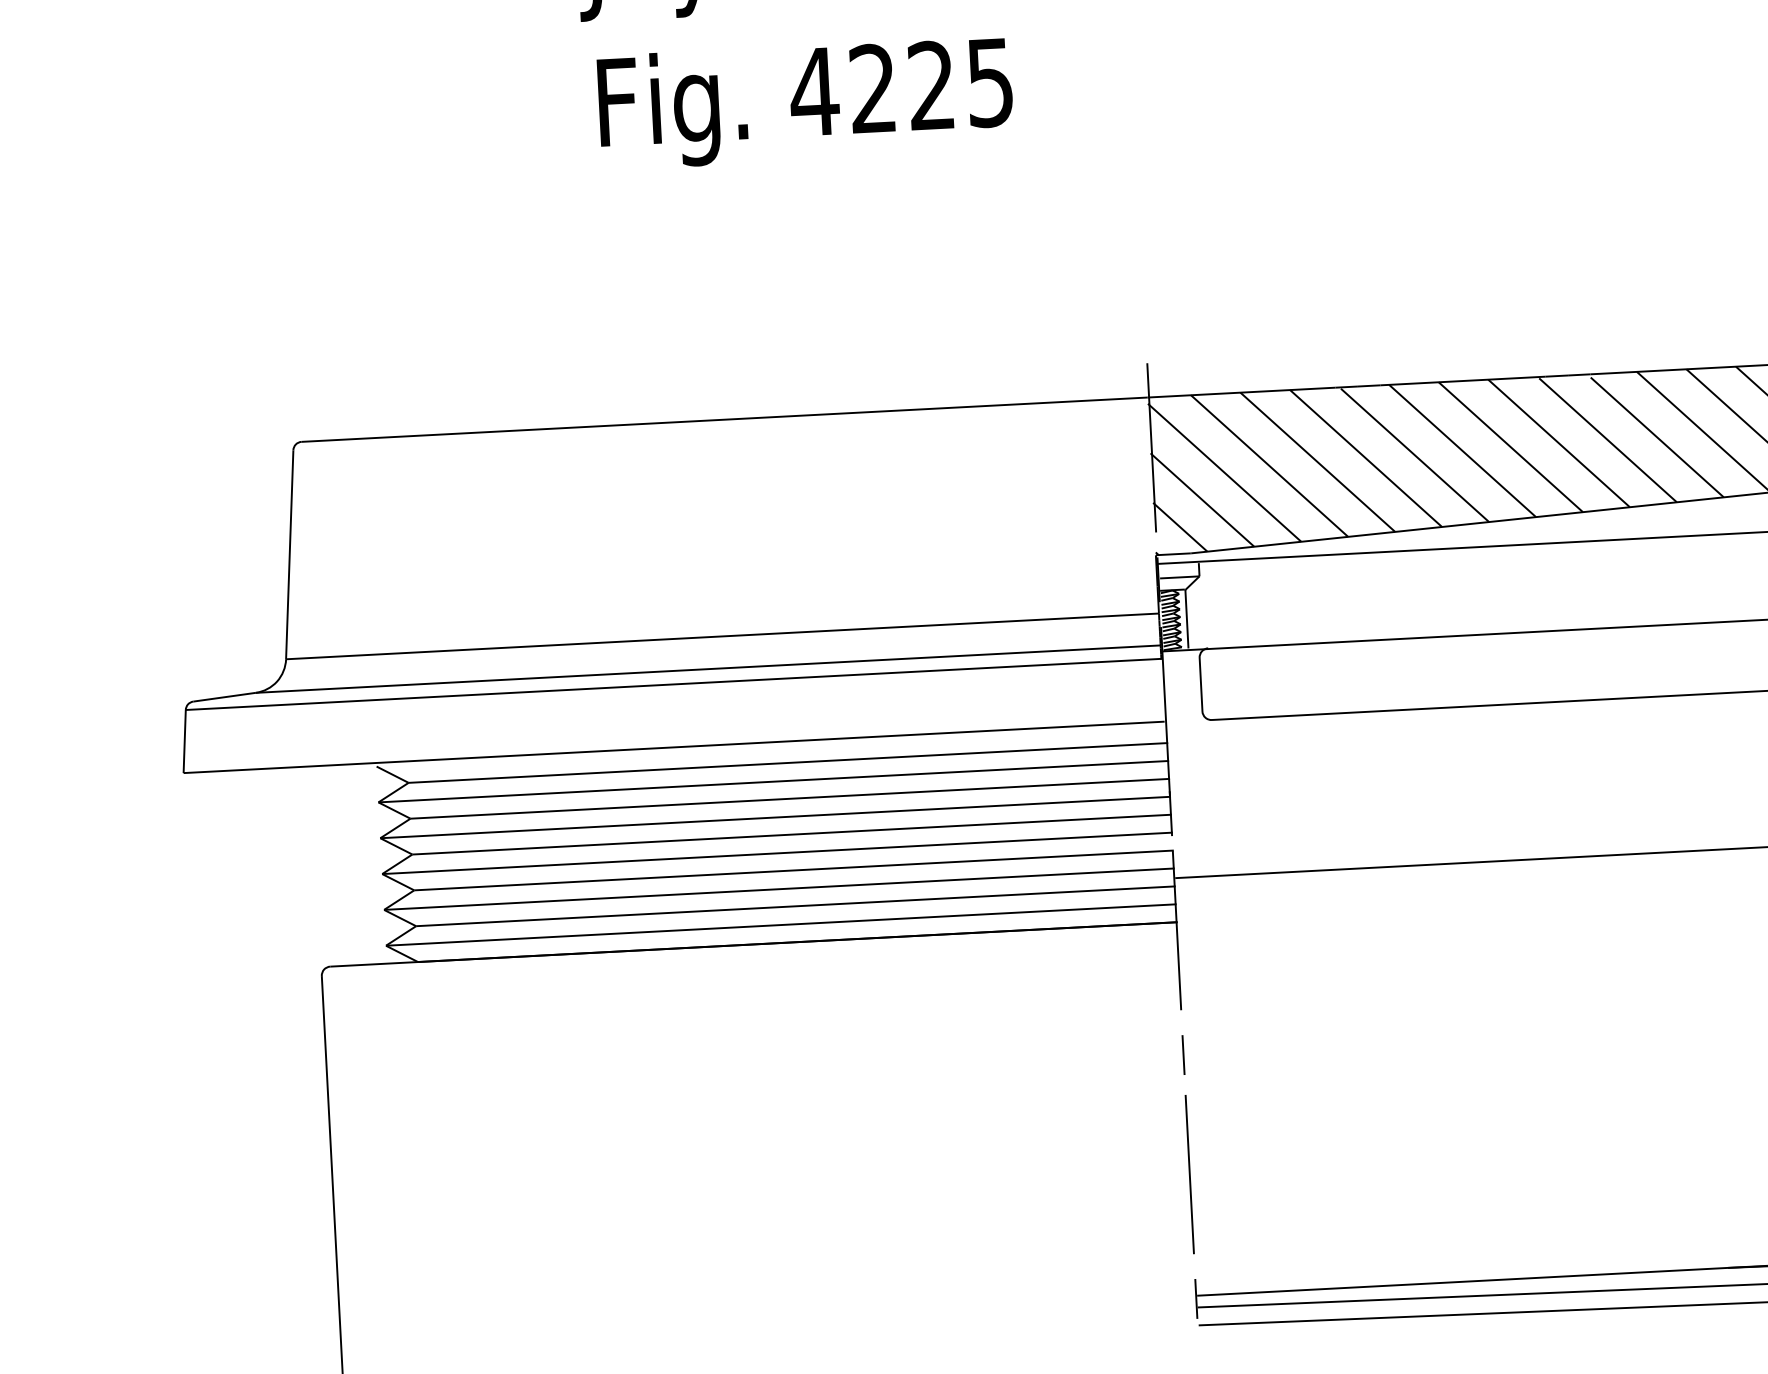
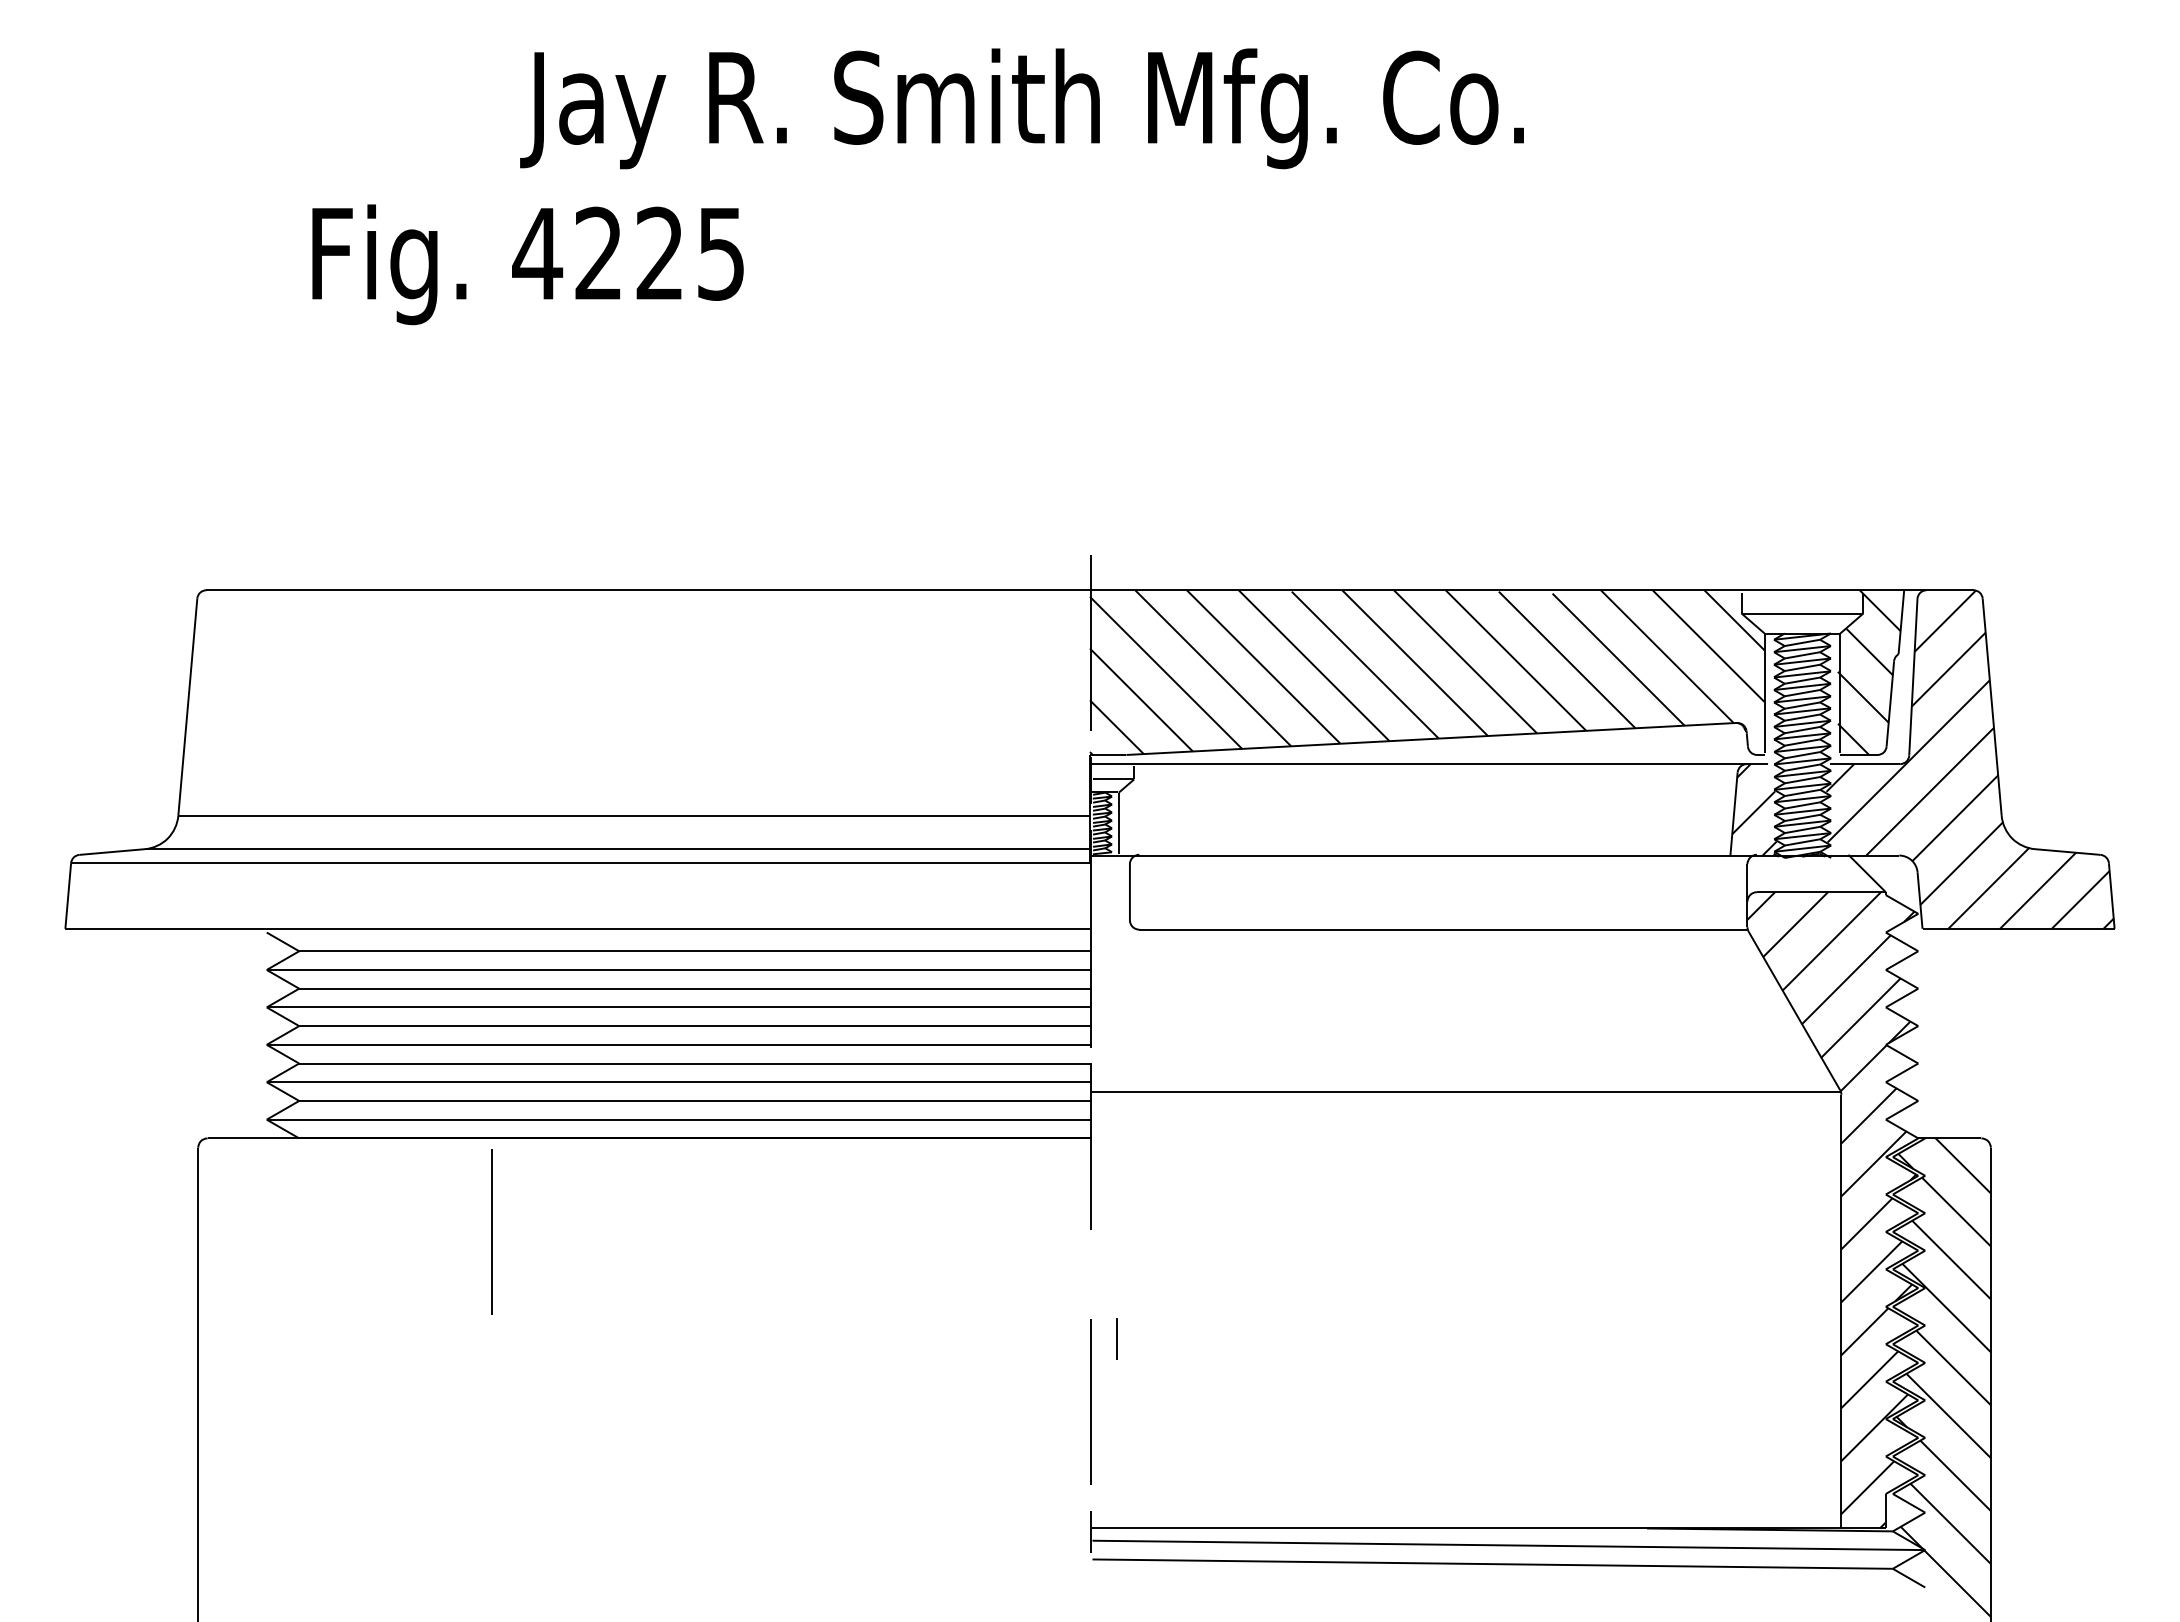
text: (805, 102) -> (527, 264), moved
line: (606, 1041) -> (491, 1231), added
line: (1182, 1054) -> (1116, 1338), moved

